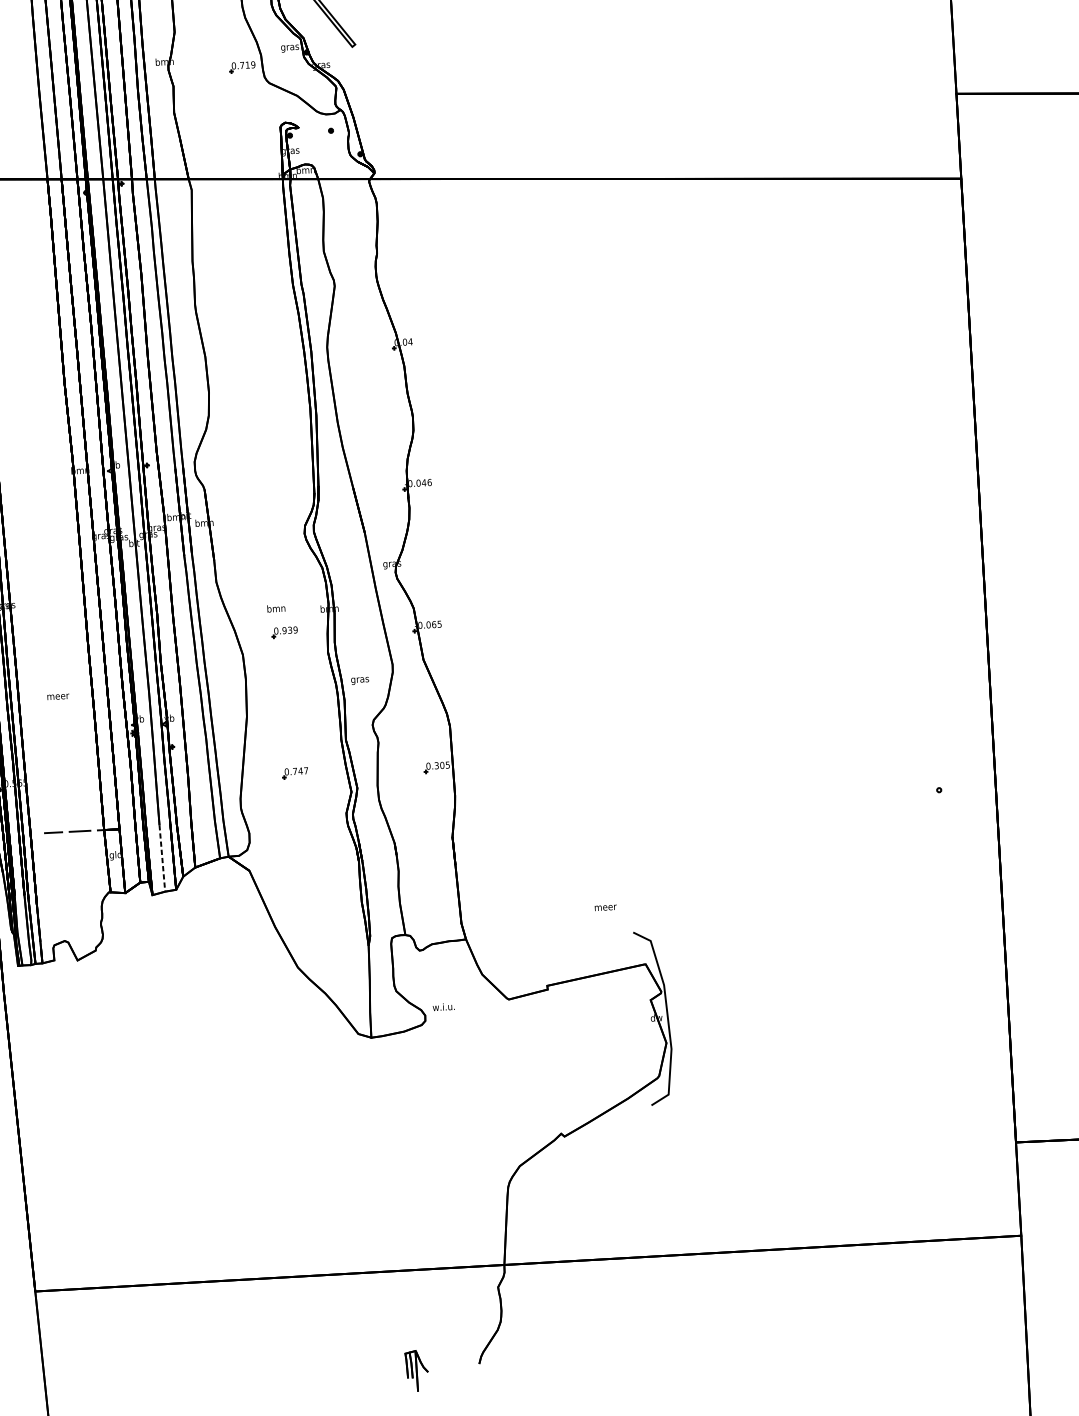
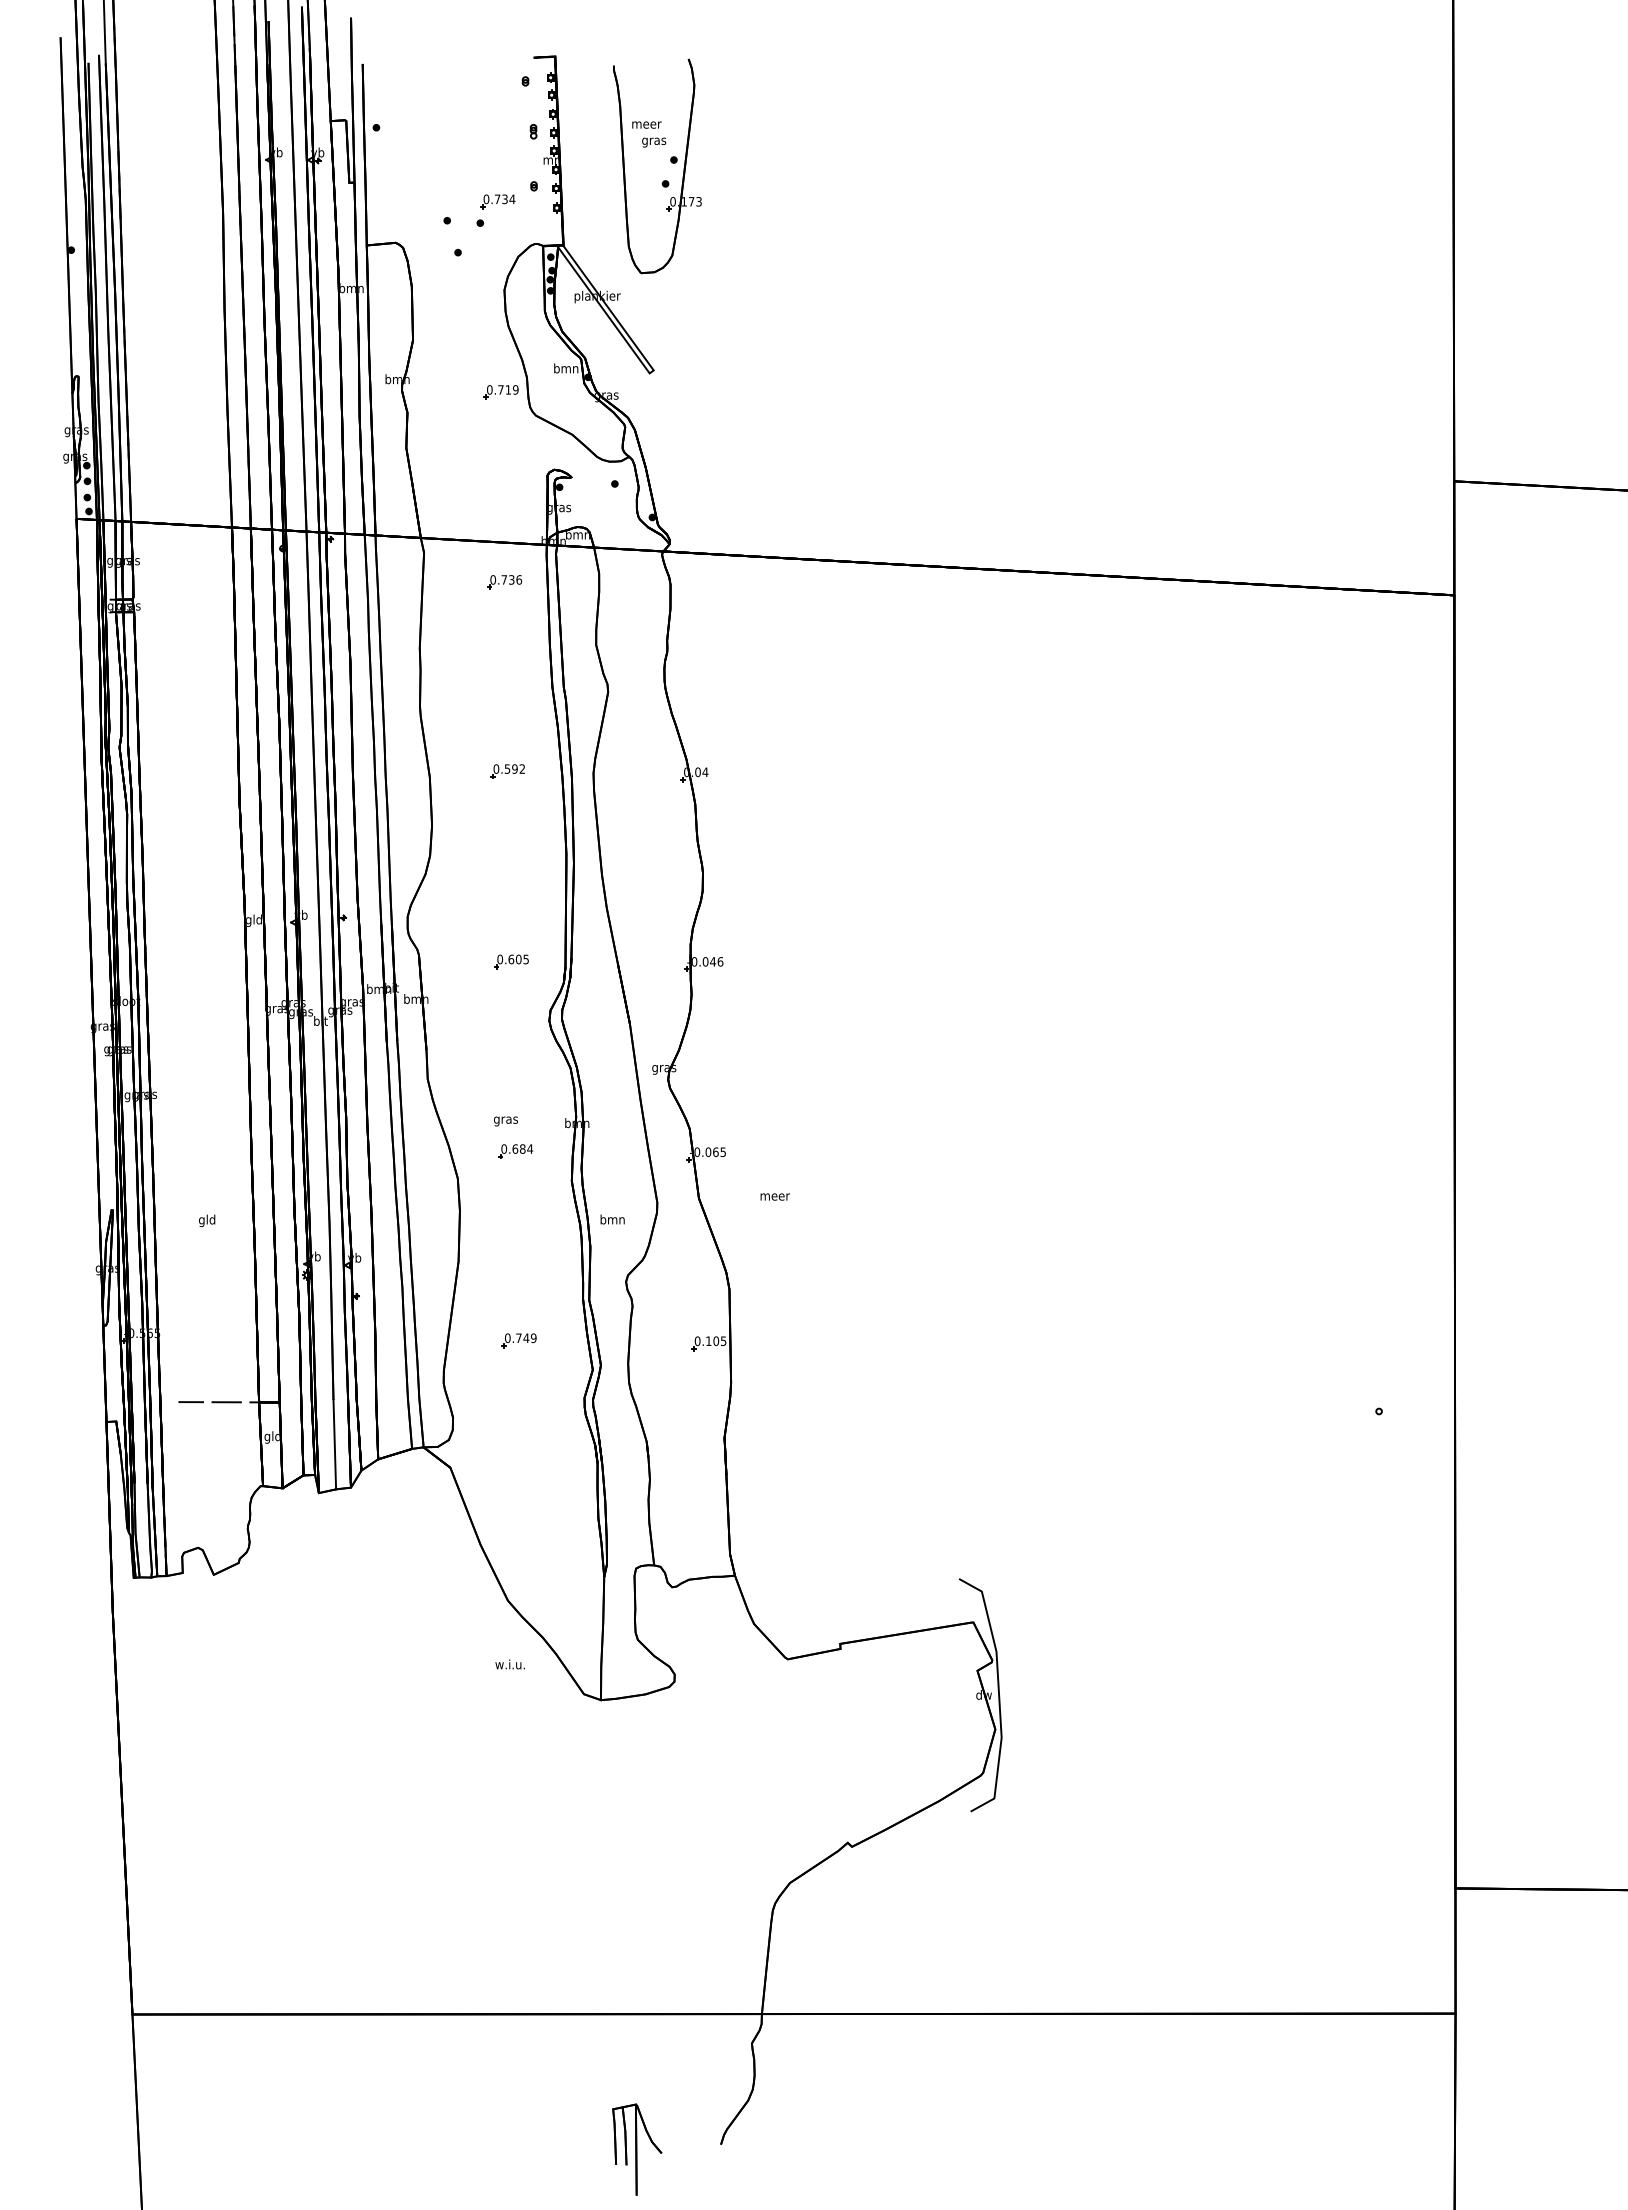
text: (290, 47) -> (566, 369), gras -> bmn
part: (252, 208) -> (504, 582), added
part: (263, 349) -> (507, 771), added
text: (80, 471) -> (254, 920), bmn -> gld
part: (273, 490) -> (511, 961), added
text: (276, 609) -> (505, 1120), bmn -> gras
text: (289, 629) -> (522, 1148), 0.939 -> 0.684
text: (359, 679) -> (612, 1220), gras -> bmn
text: (58, 696) -> (207, 1220), meer -> gld
text: (436, 765) -> (708, 1341), 0.305 -> 0.105
text: (306, 771) -> (533, 1338), 0.747 -> 0.749
line: (162, 858) -> (334, 1444), dashed -> solid
text: (605, 907) -> (774, 1196), moved
text: (443, 1007) -> (509, 1664), moved
part: (417, 1371) -> (637, 2149), size x1.67

